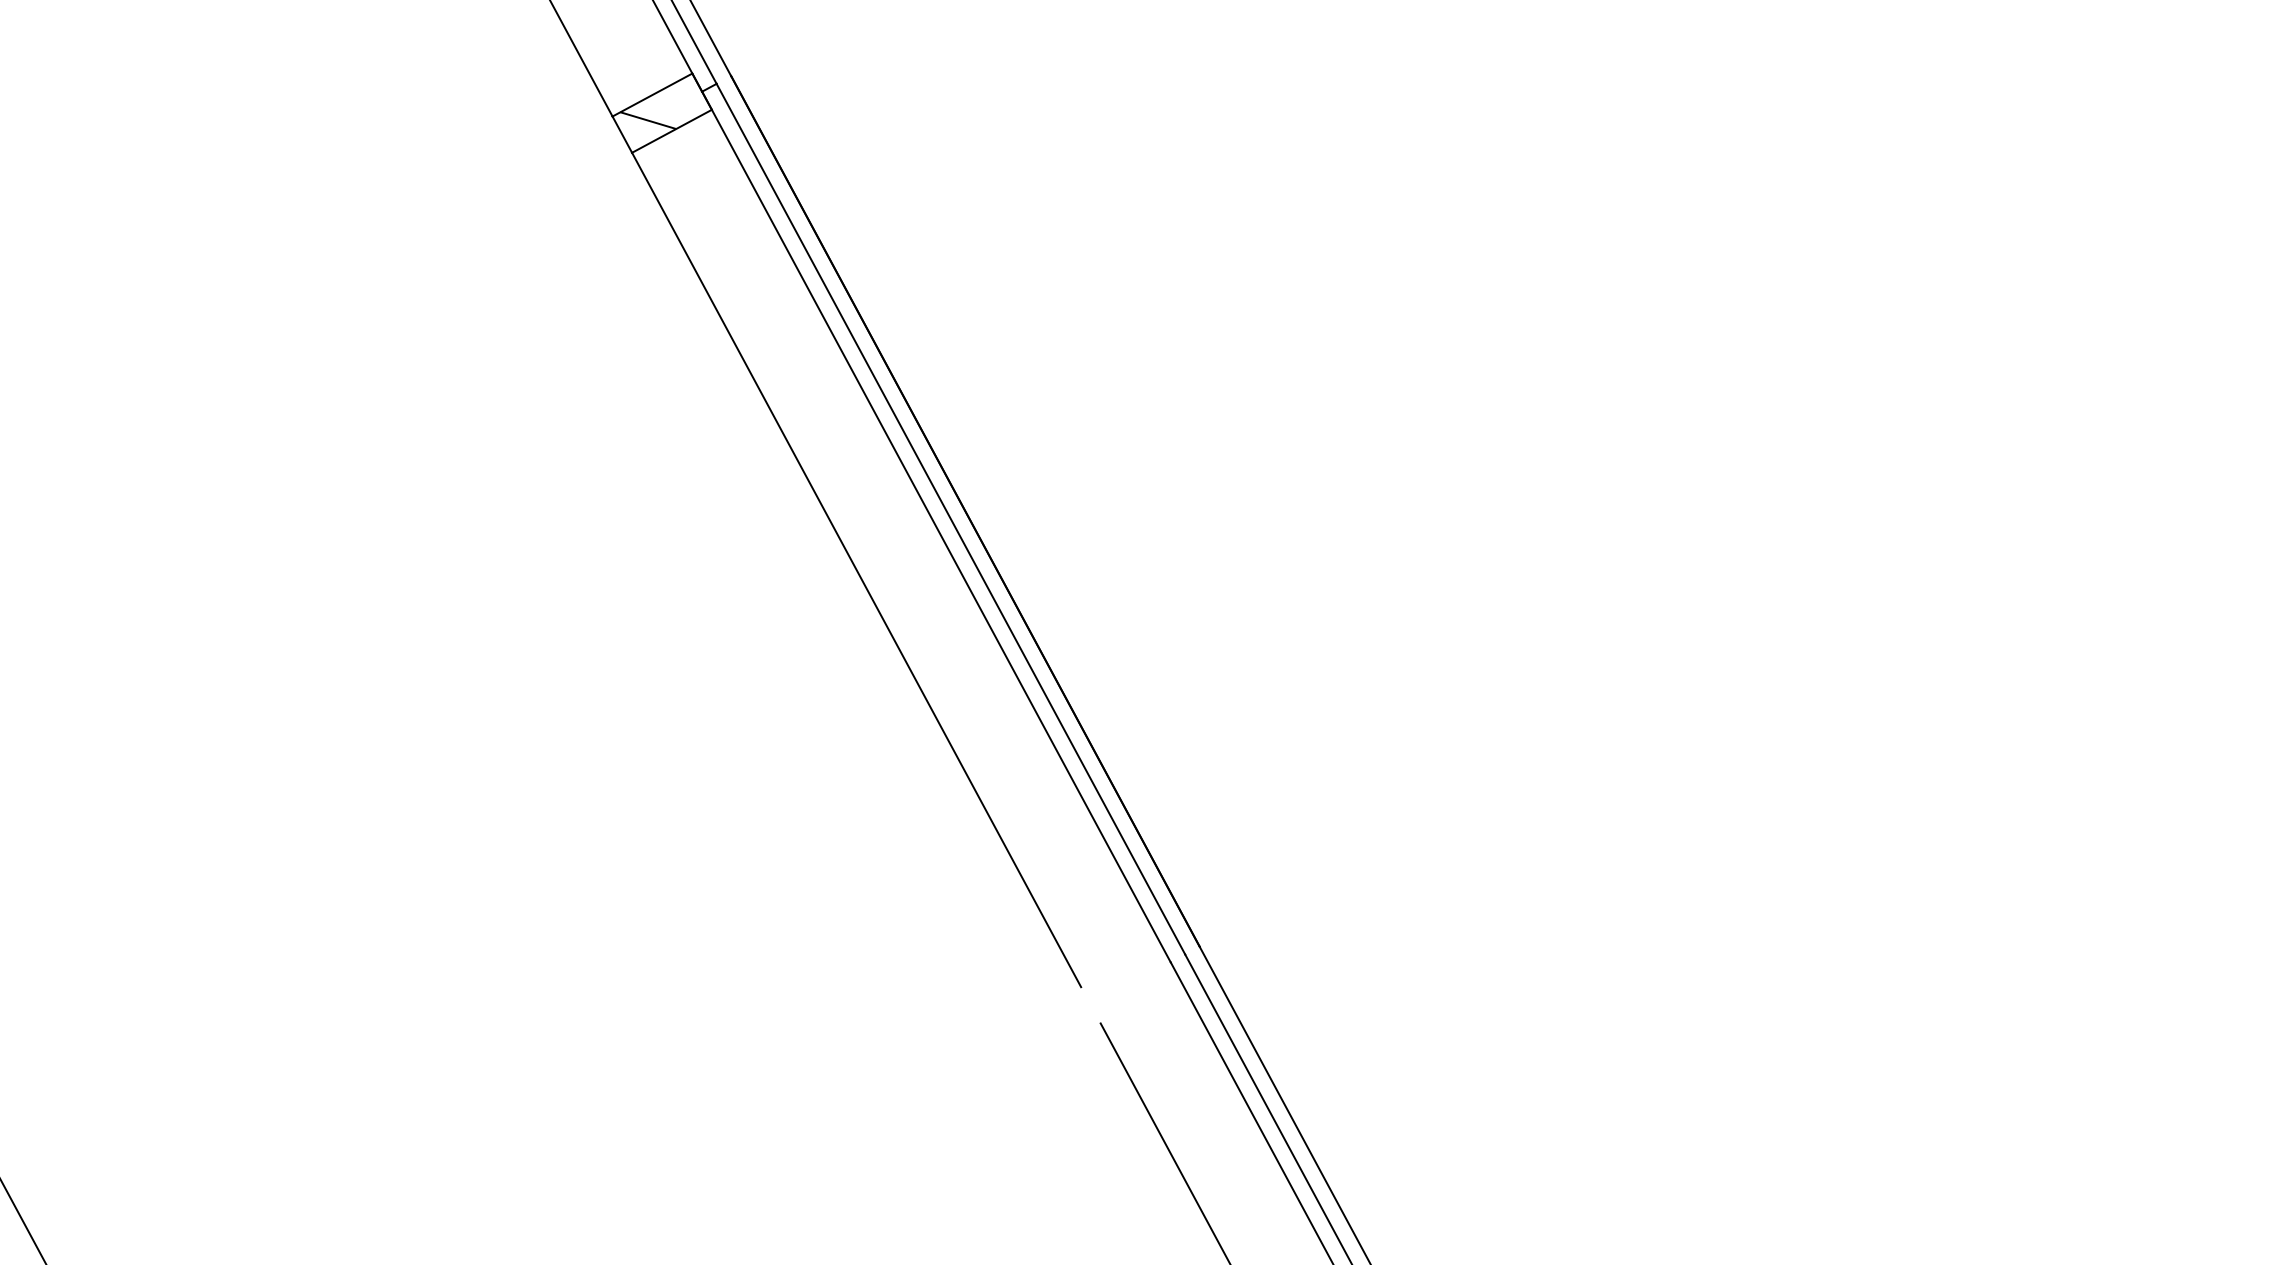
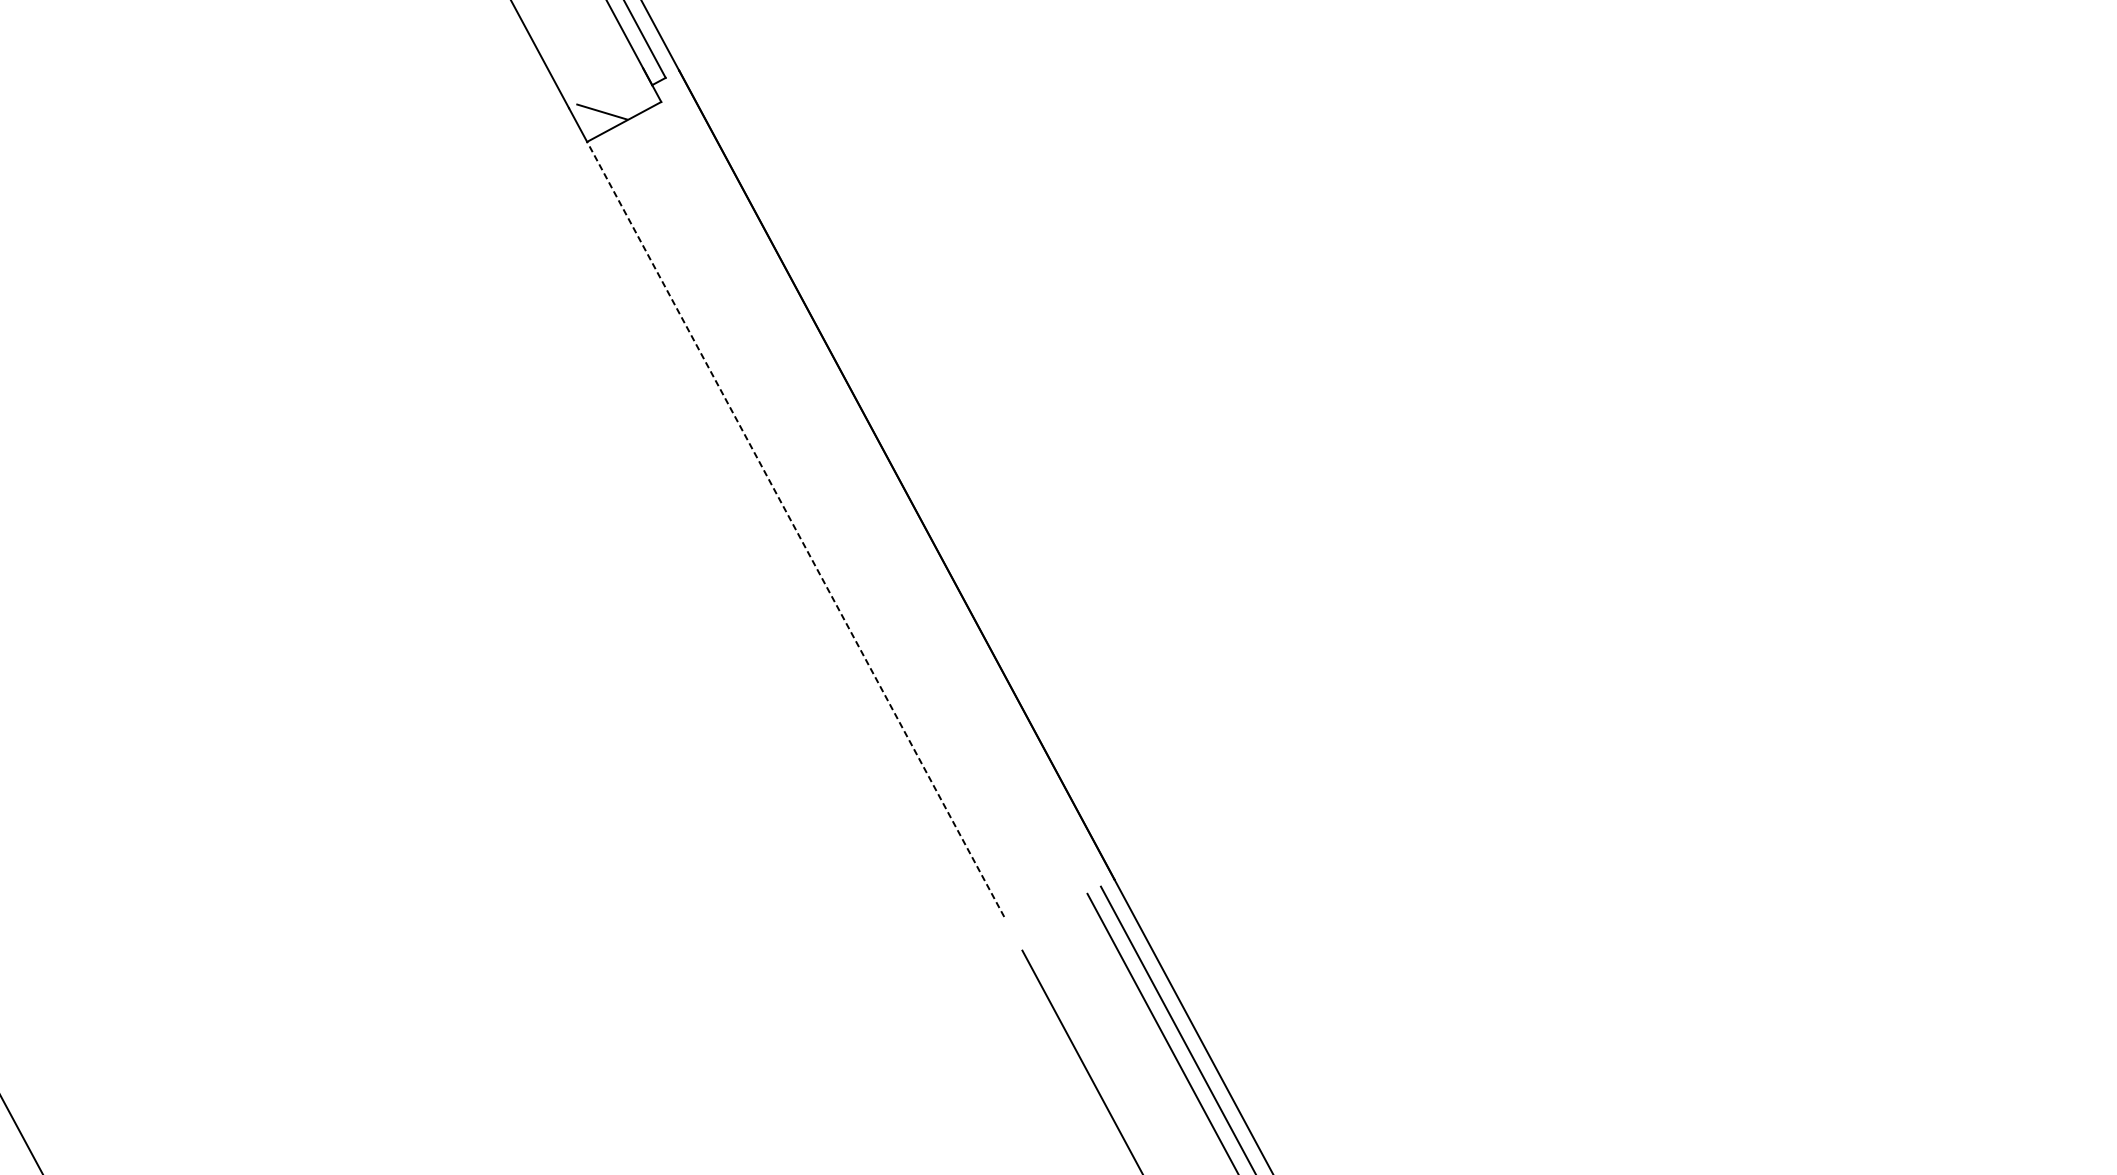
line: (652, 94) -> (606, 87), removed
line: (950, 518) -> (882, 481), removed
line: (936, 526) -> (869, 489), removed
line: (856, 569) -> (795, 528), solid -> dashed

